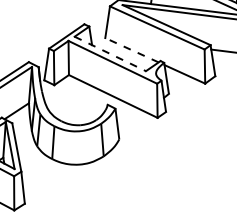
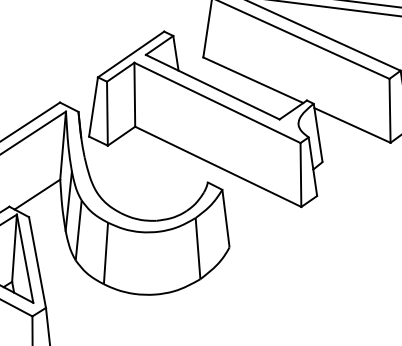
line: (131, 50) -> (252, 80), dashed -> solid
line: (110, 53) -> (213, 86), dashed -> solid

